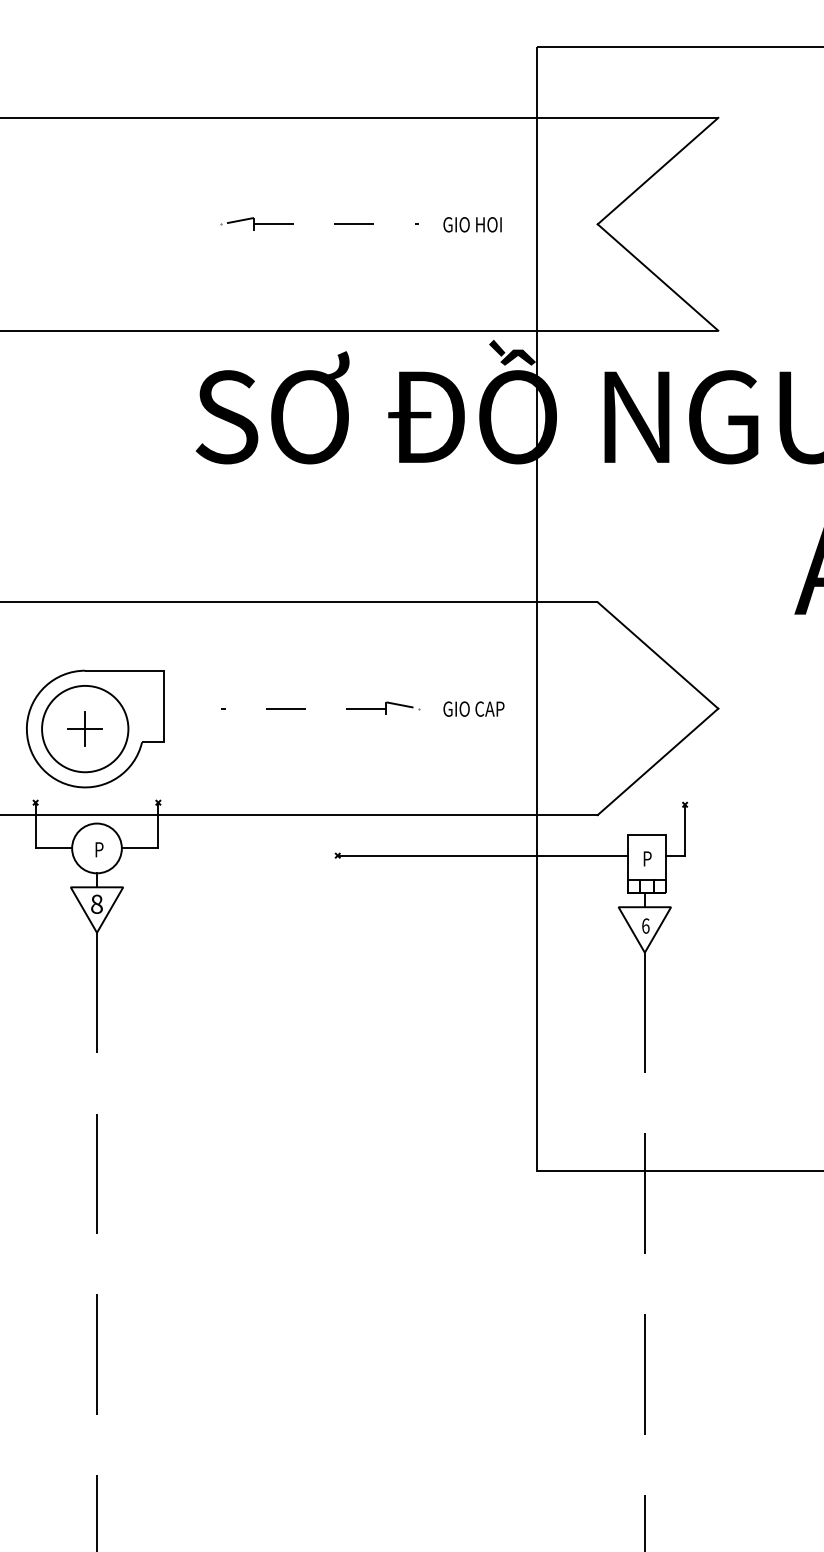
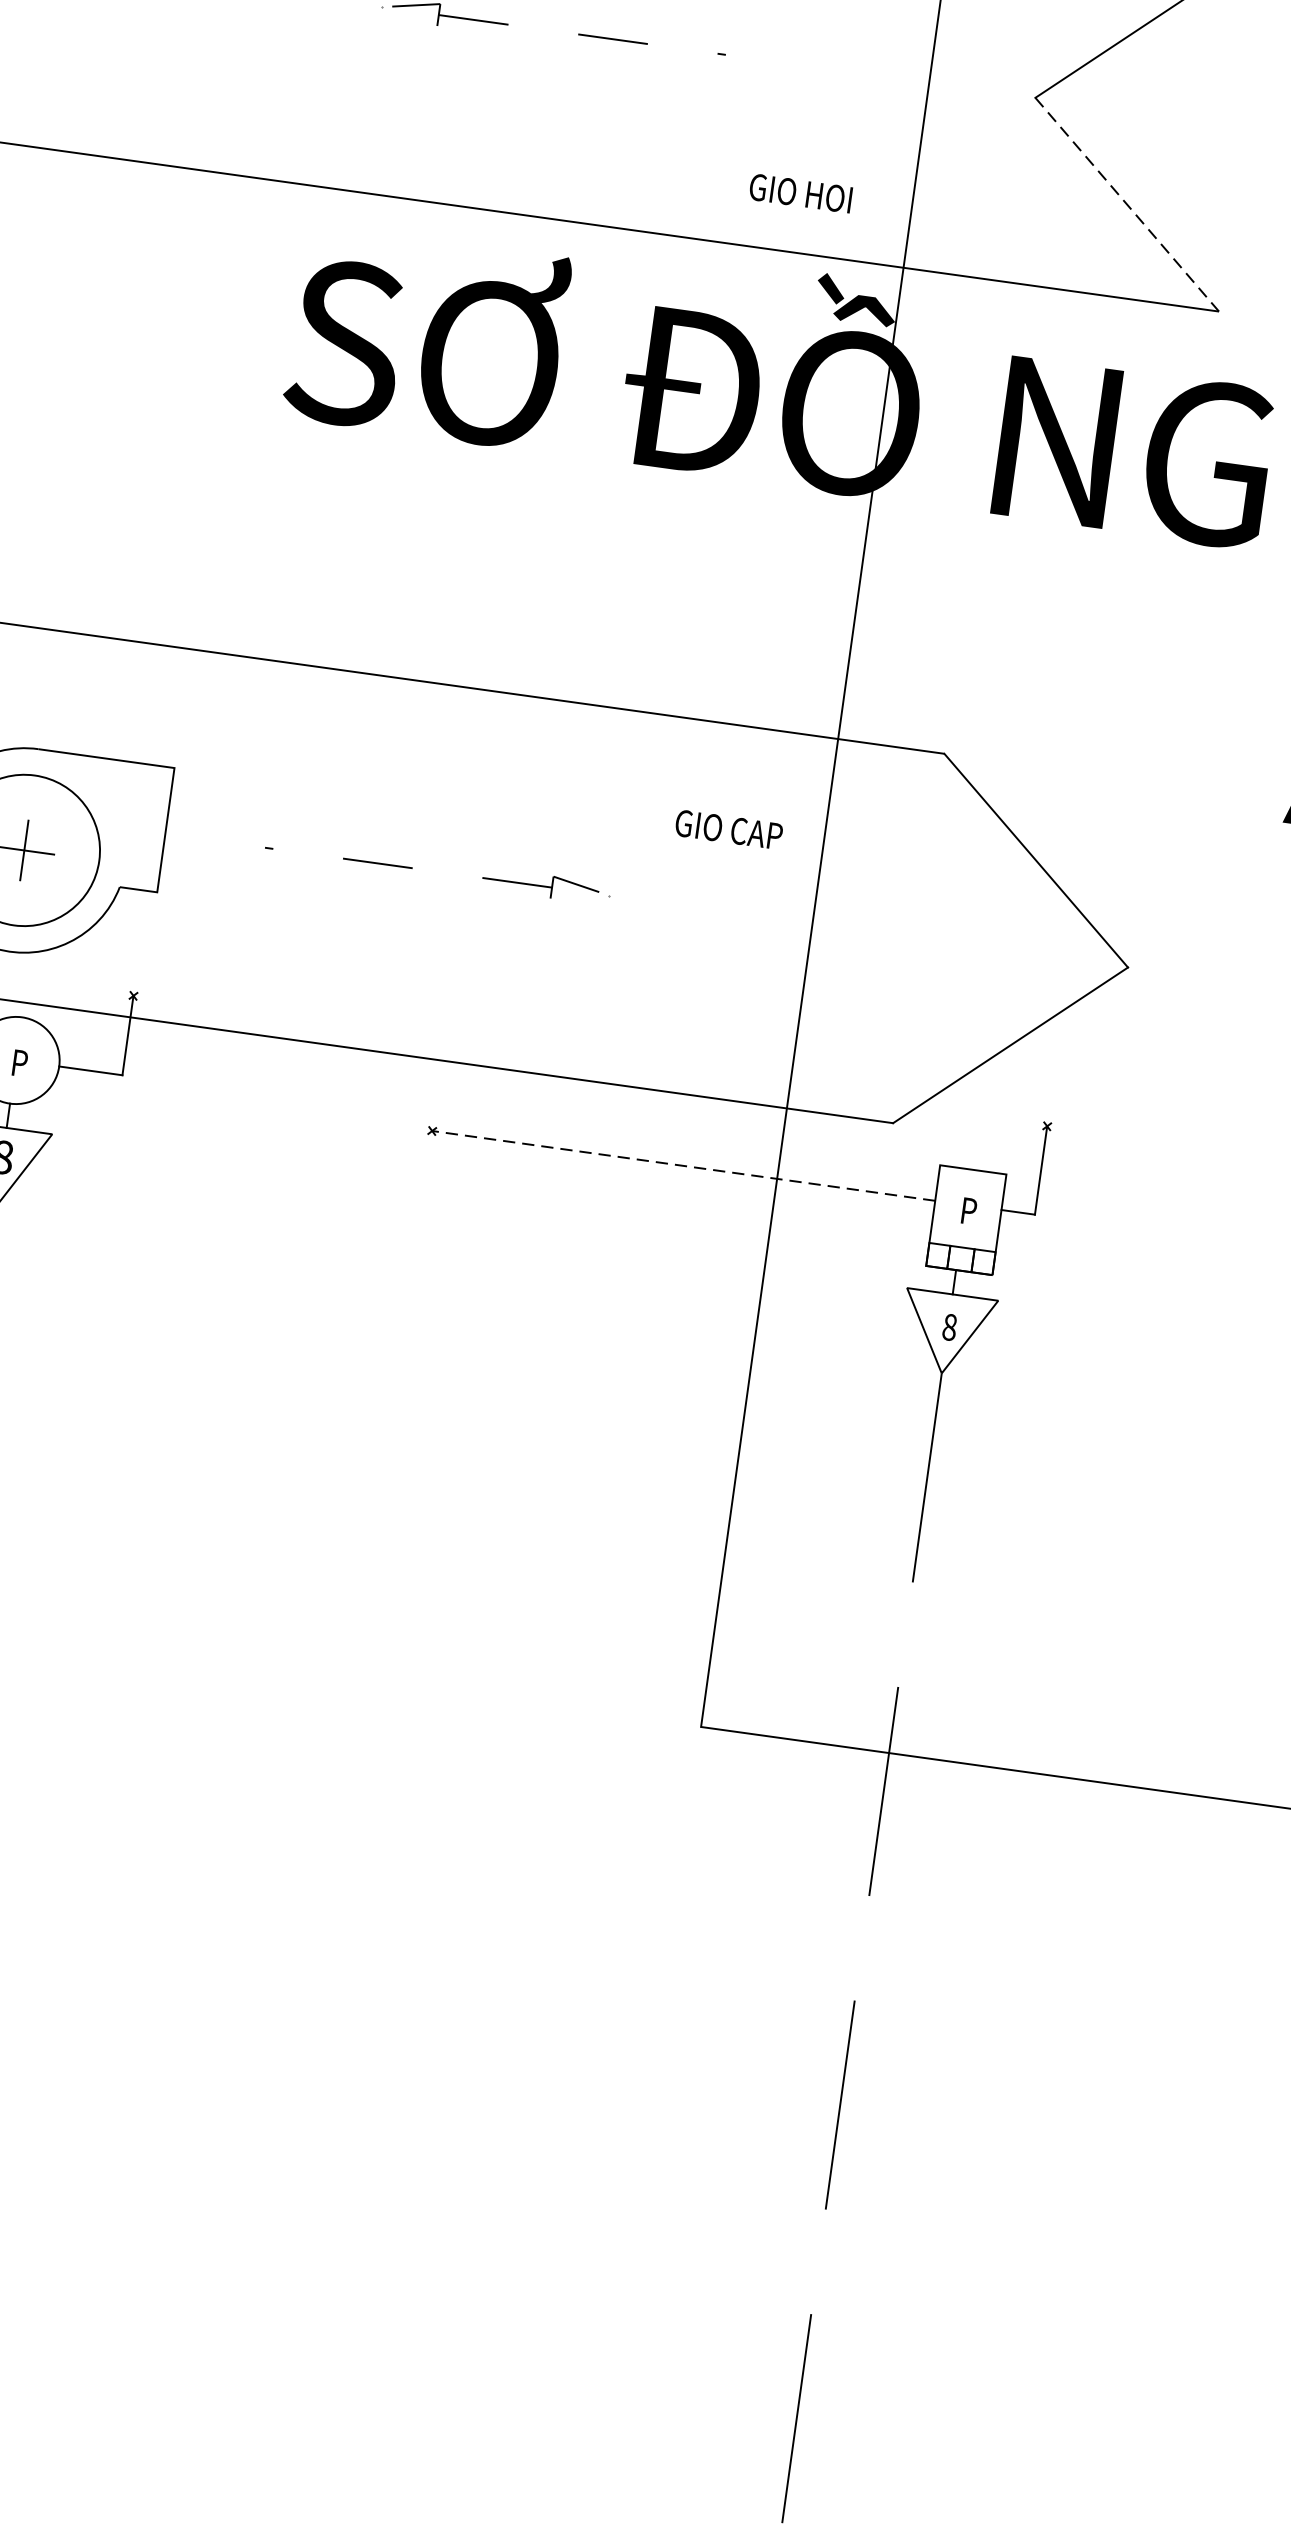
text: (472, 224) -> (800, 192), moved
line: (658, 277) -> (1128, 204), solid -> dashed
text: (473, 708) -> (728, 828), moved
line: (482, 855) -> (683, 1165), solid -> dashed
text: (645, 925) -> (949, 1326), 6 -> 8

